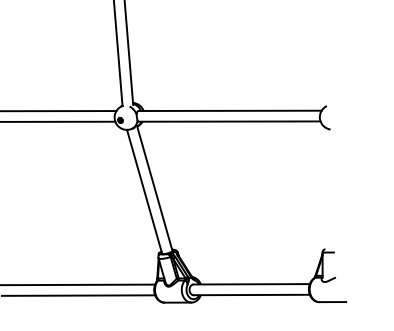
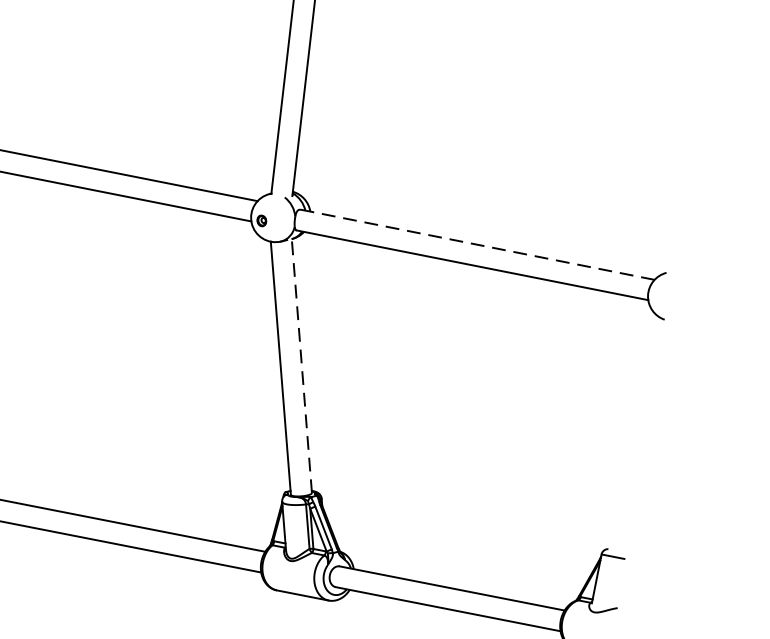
line: (229, 110) -> (476, 243), solid -> dashed
line: (154, 188) -> (301, 365), solid -> dashed

